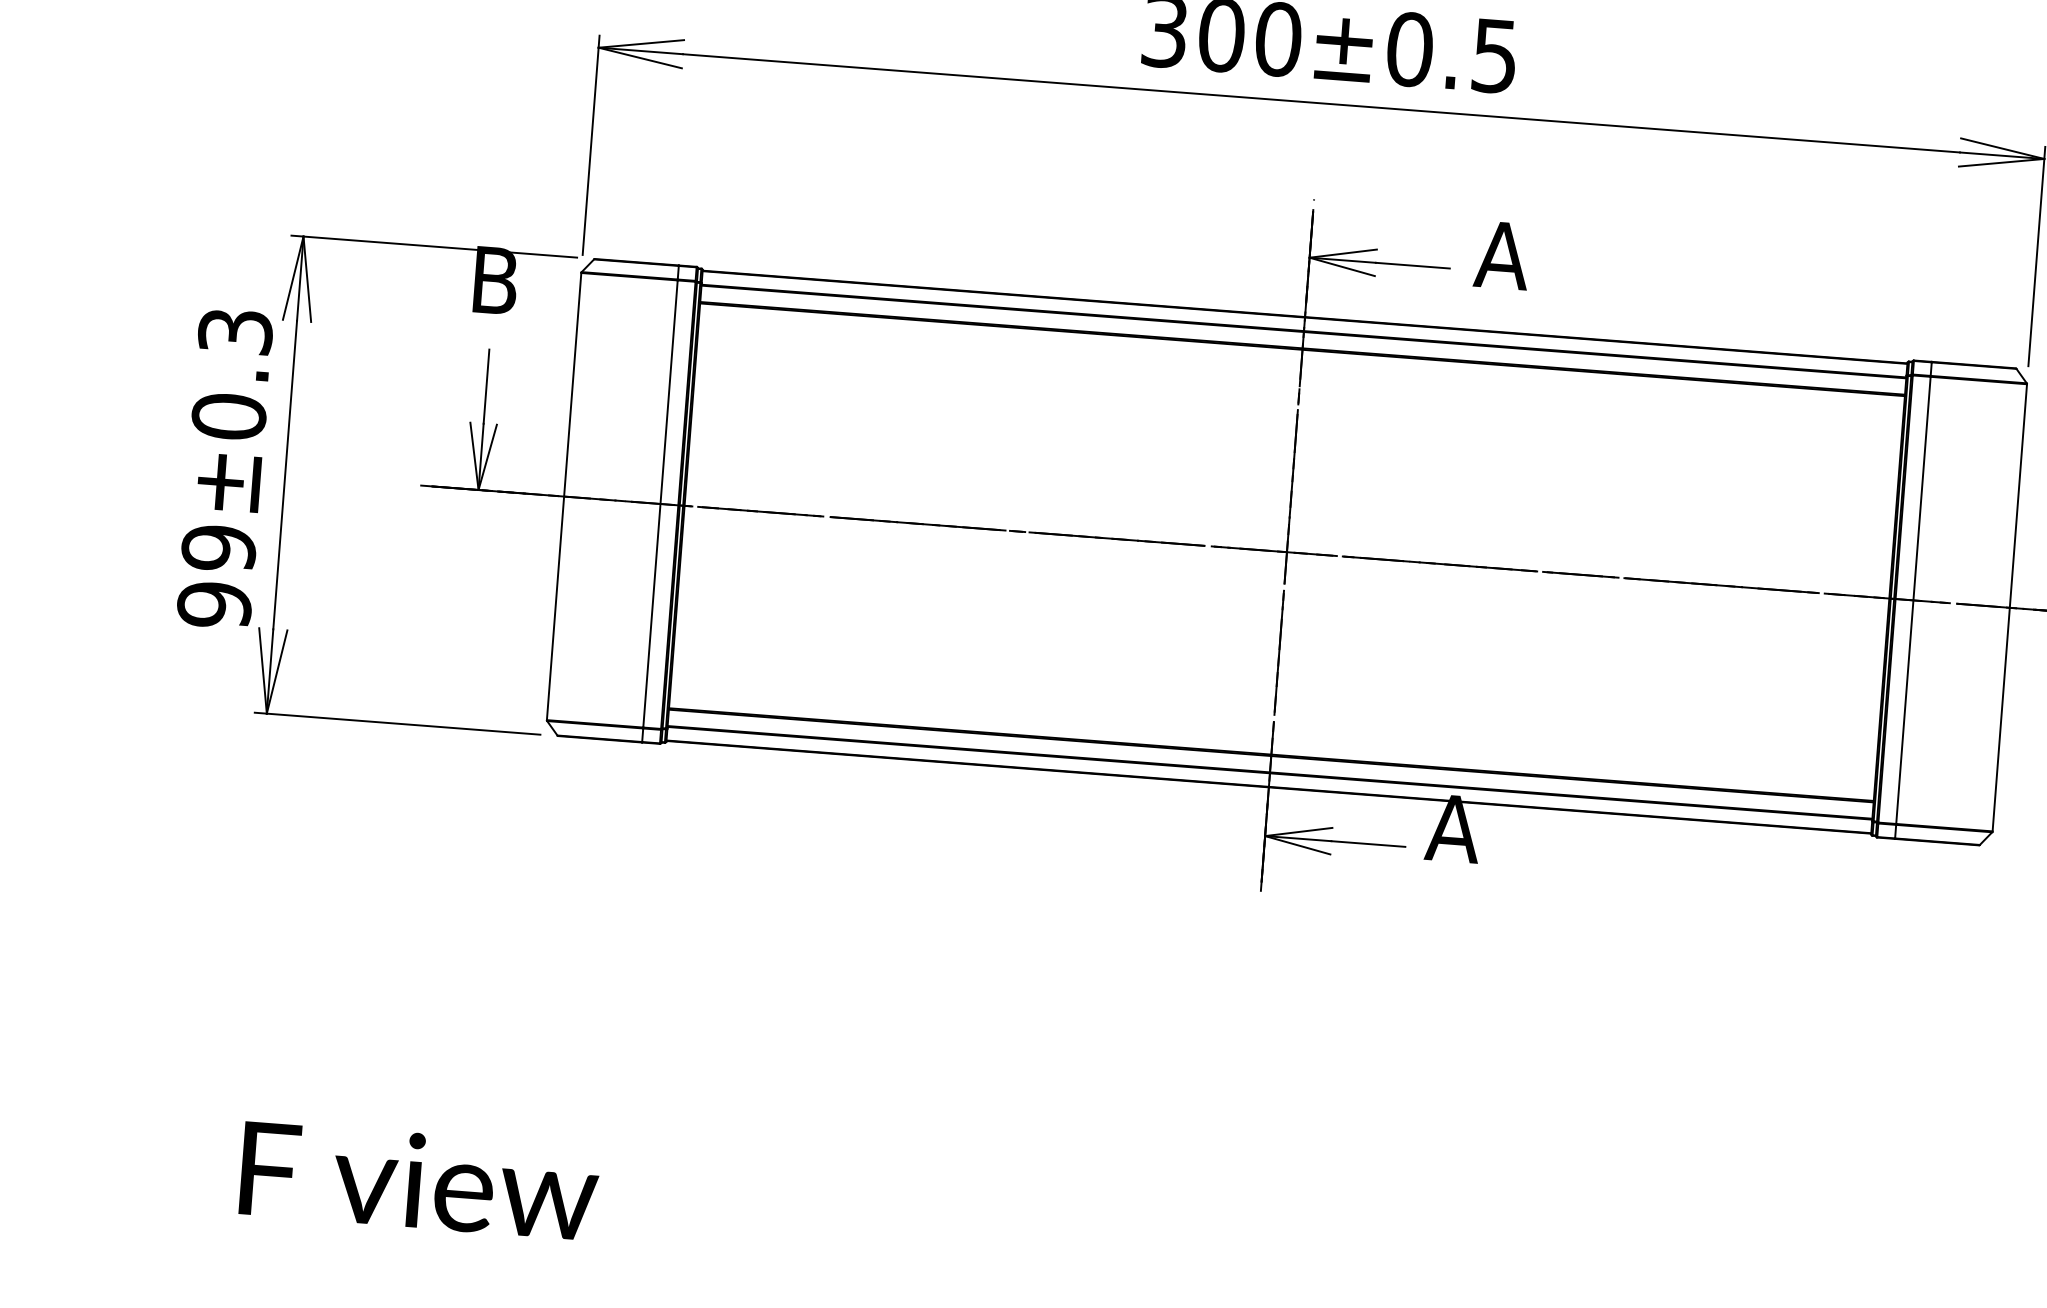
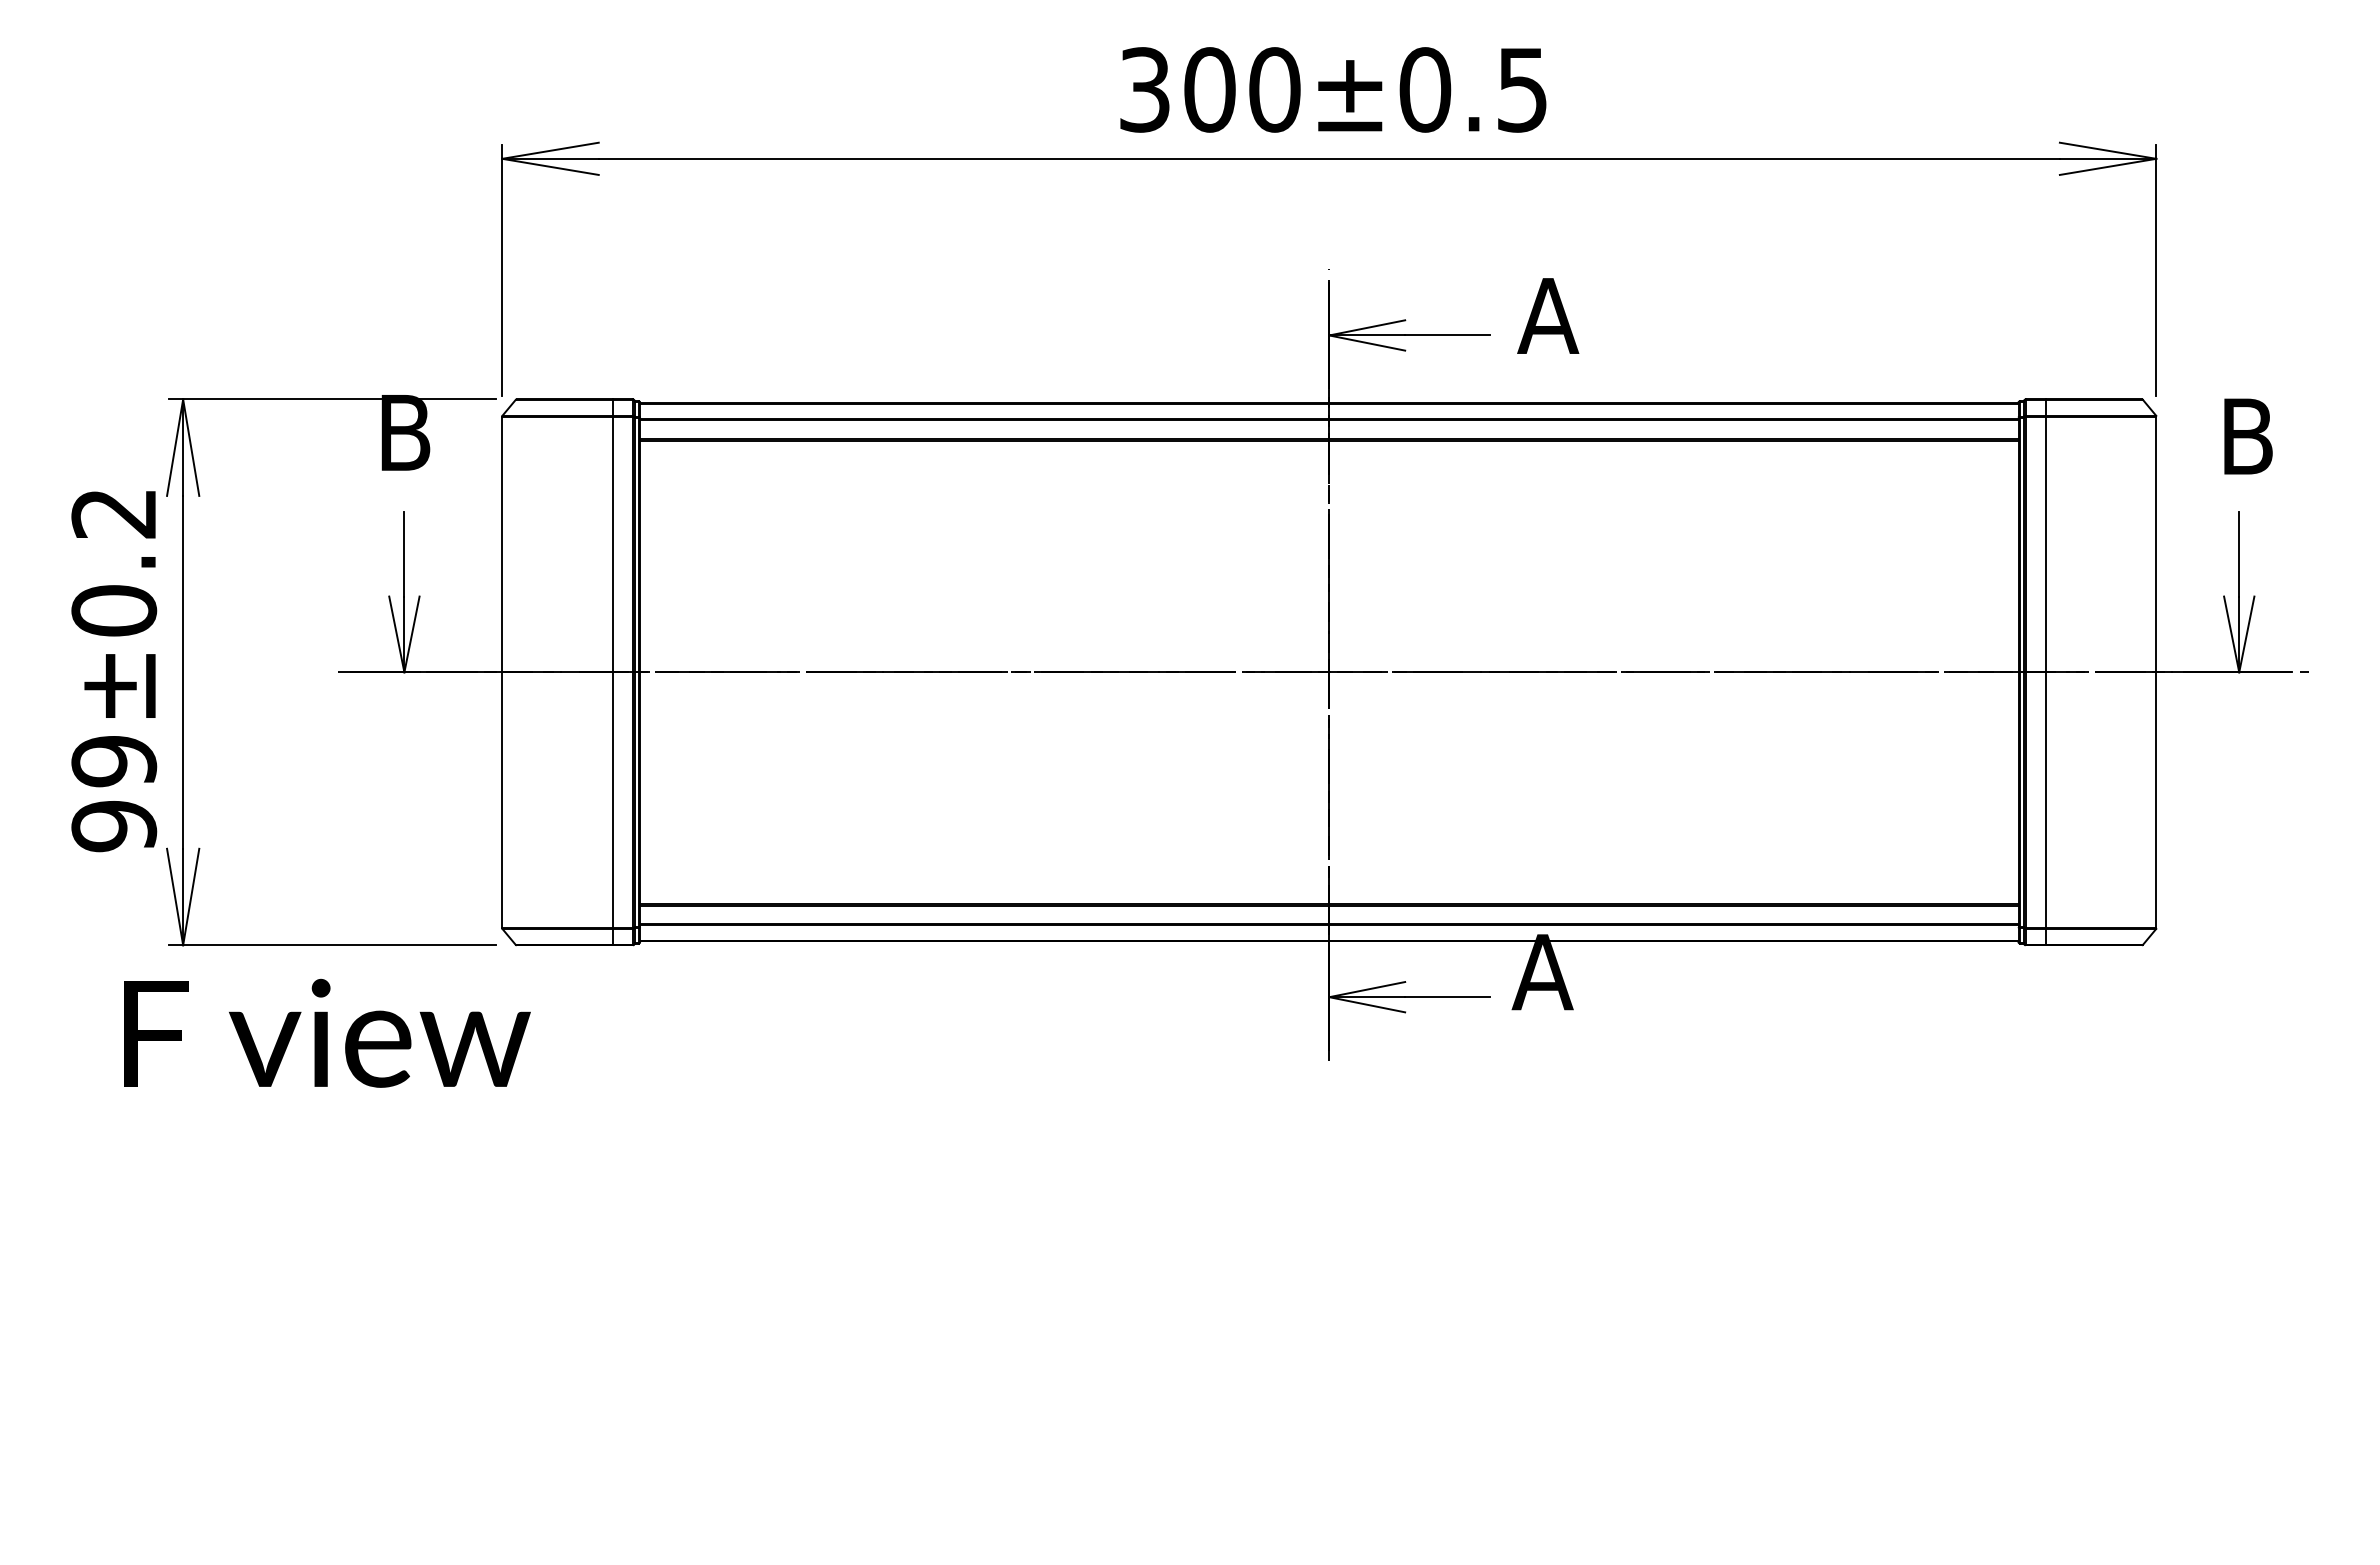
text: (235, 331) -> (114, 513), 99±0.3 -> 99±0.2
text: (420, 1180) -> (327, 1032), moved

